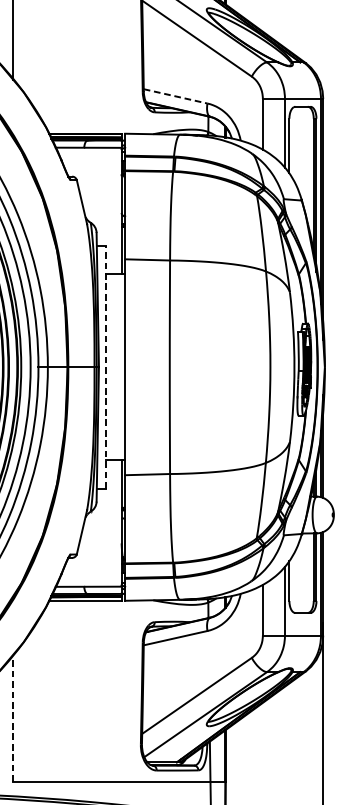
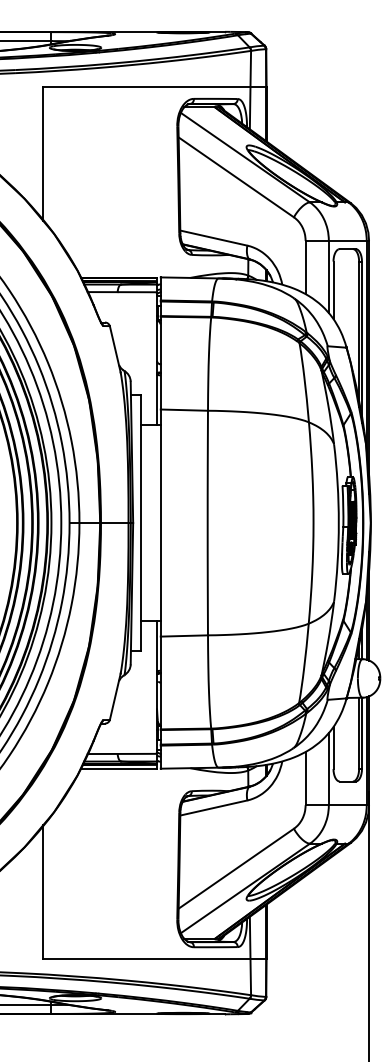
line: (176, 96) -> (214, 238), dashed -> solid
line: (105, 367) -> (140, 523), dashed -> solid
line: (12, 718) -> (42, 892), dashed -> solid

